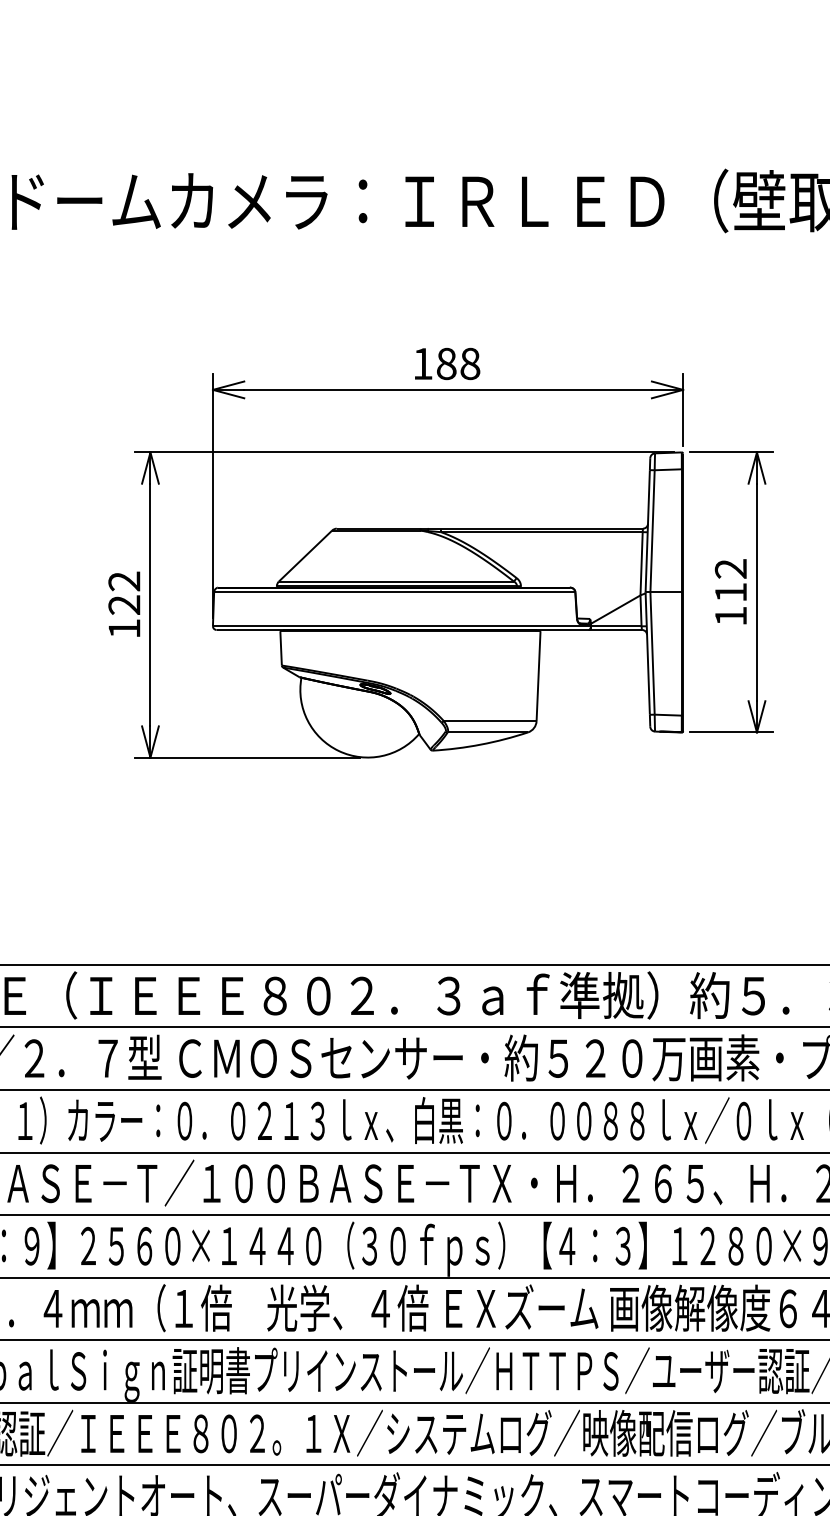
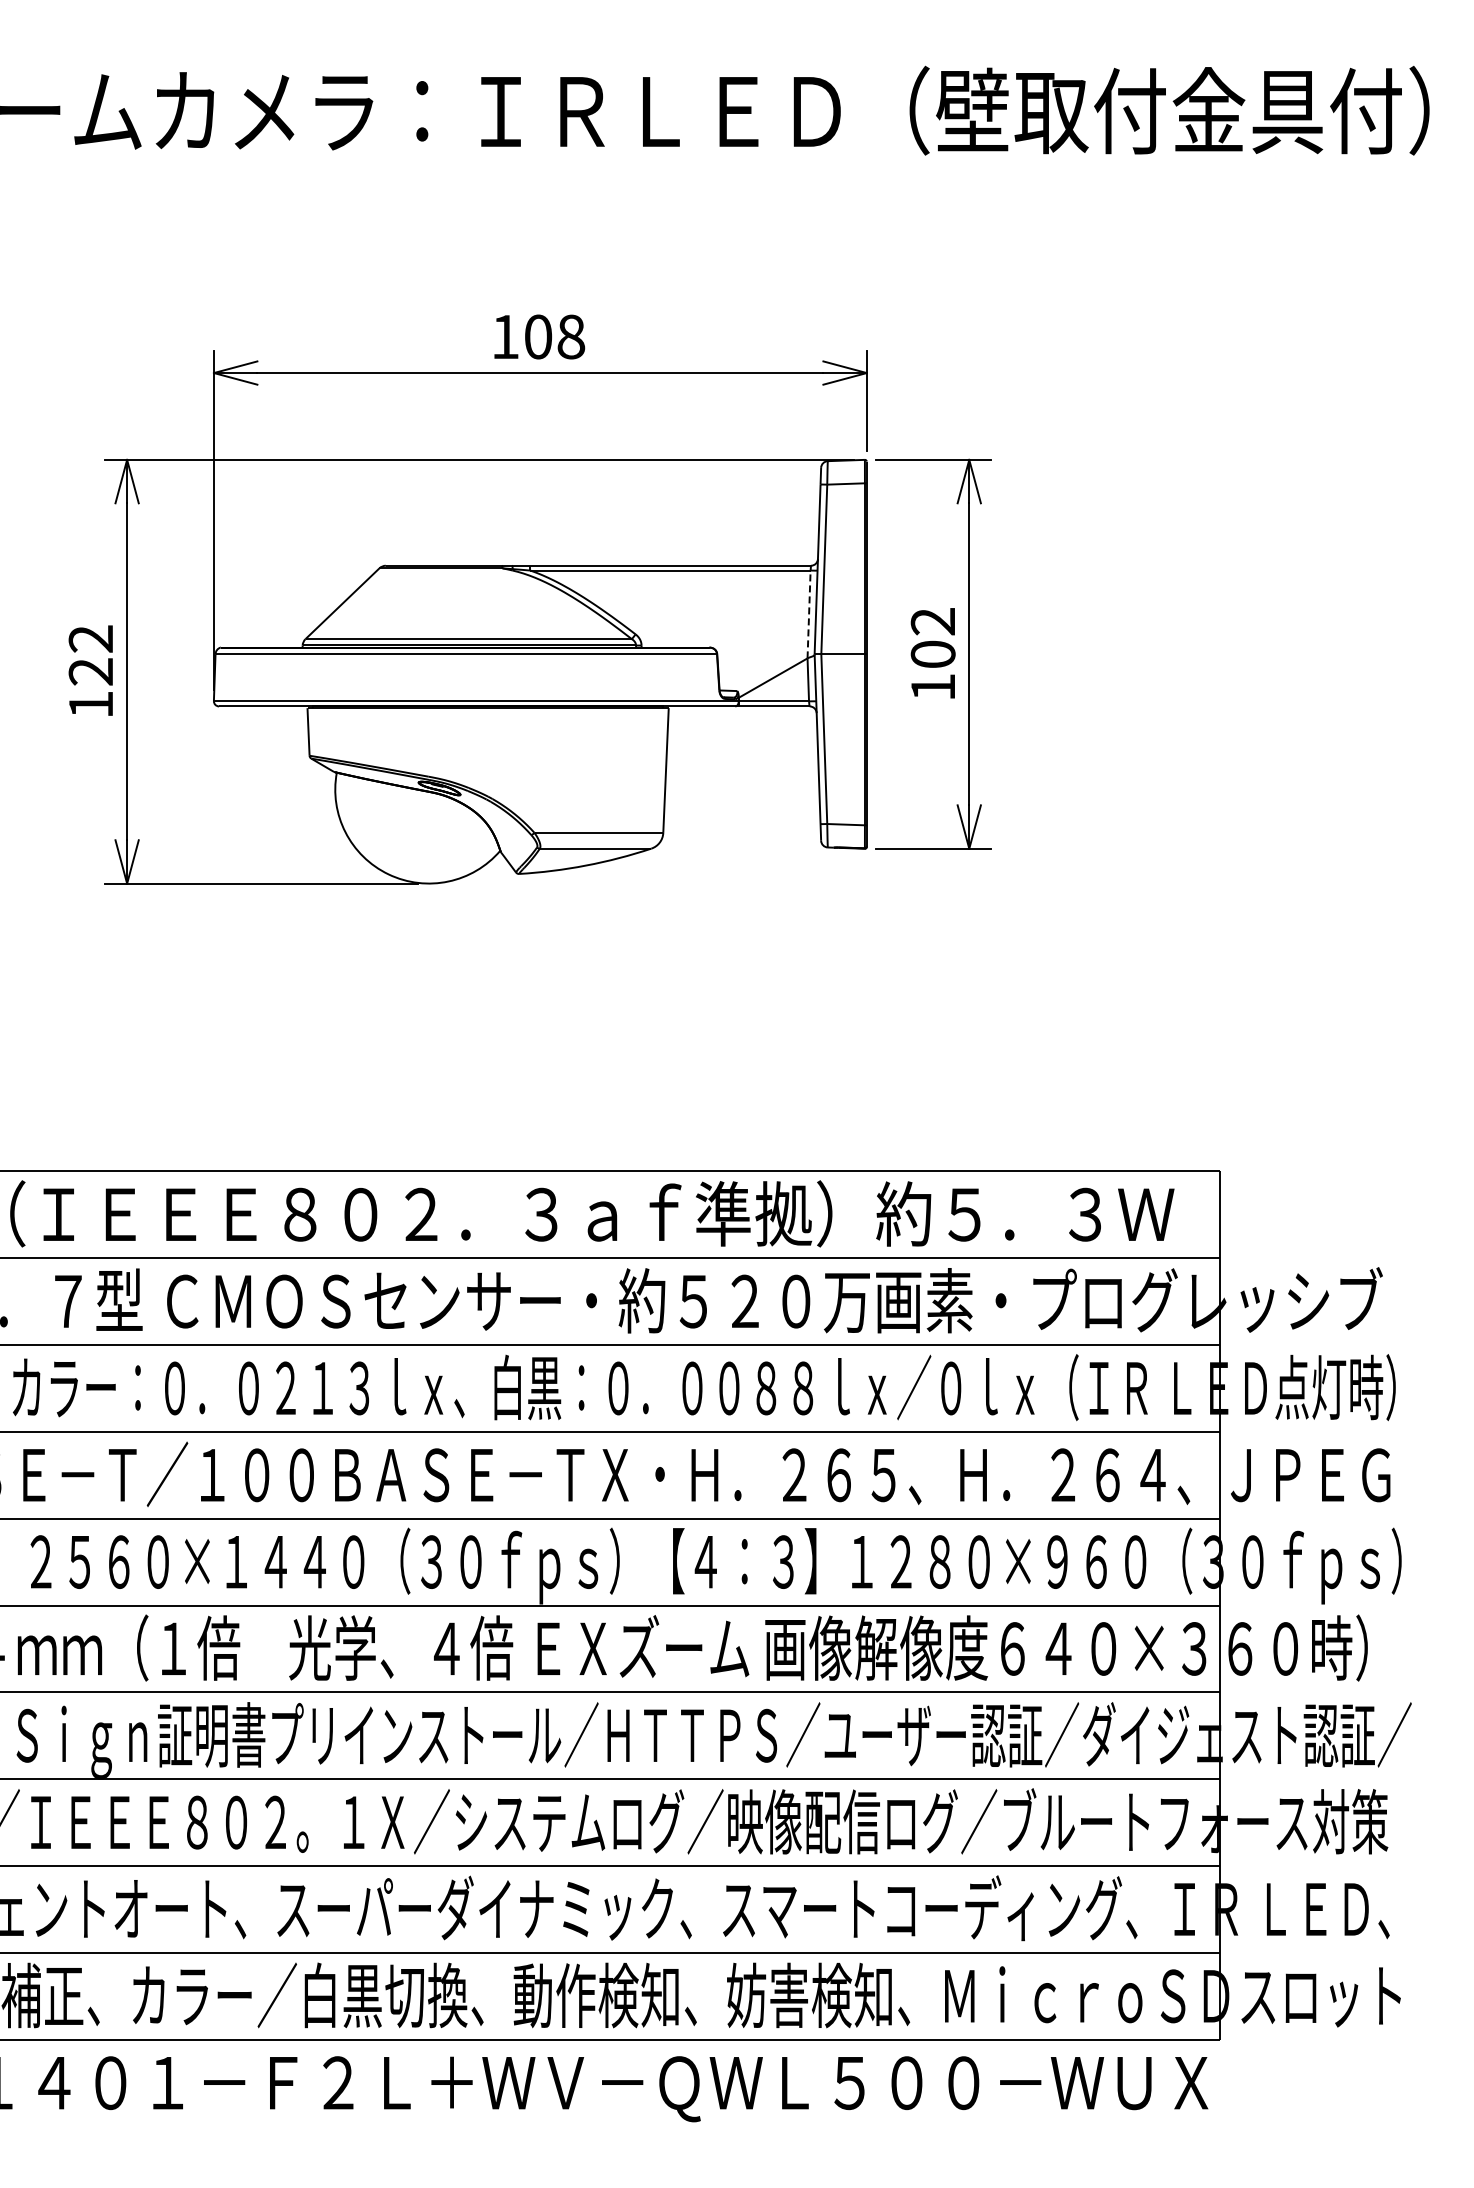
text: (446, 363) -> (538, 336), 188 -> 108
line: (641, 563) -> (809, 614), solid -> dashed
text: (730, 591) -> (932, 653), 112 -> 102

